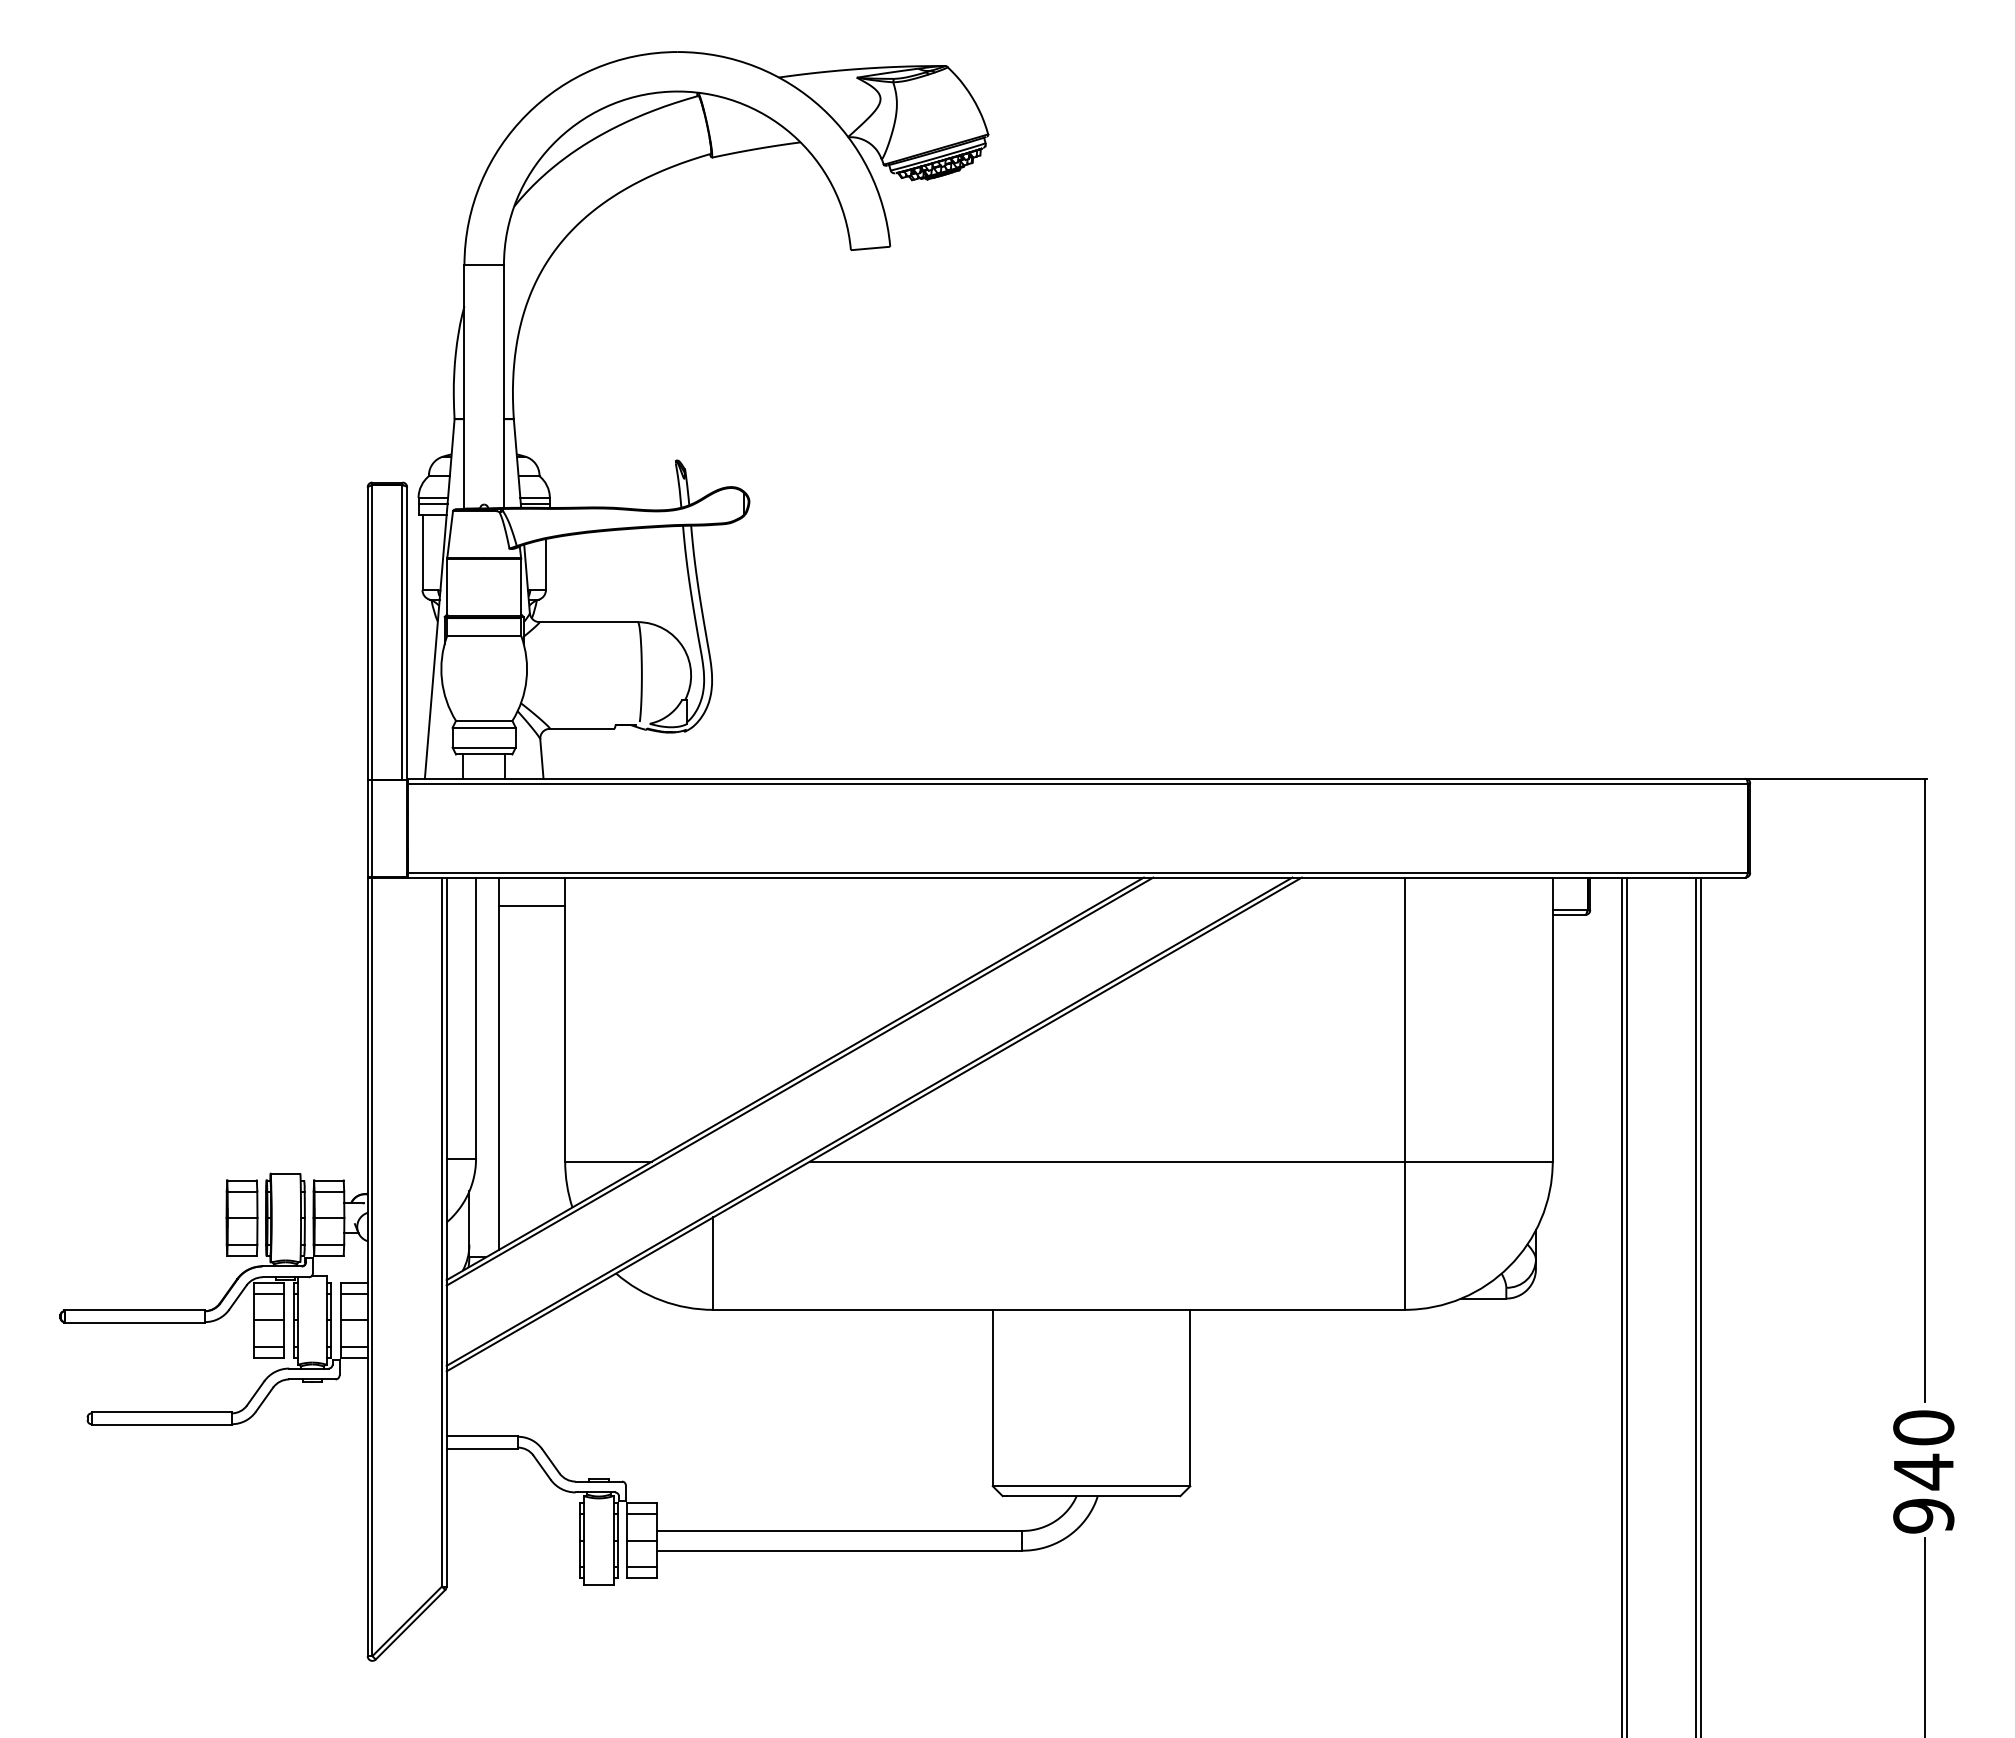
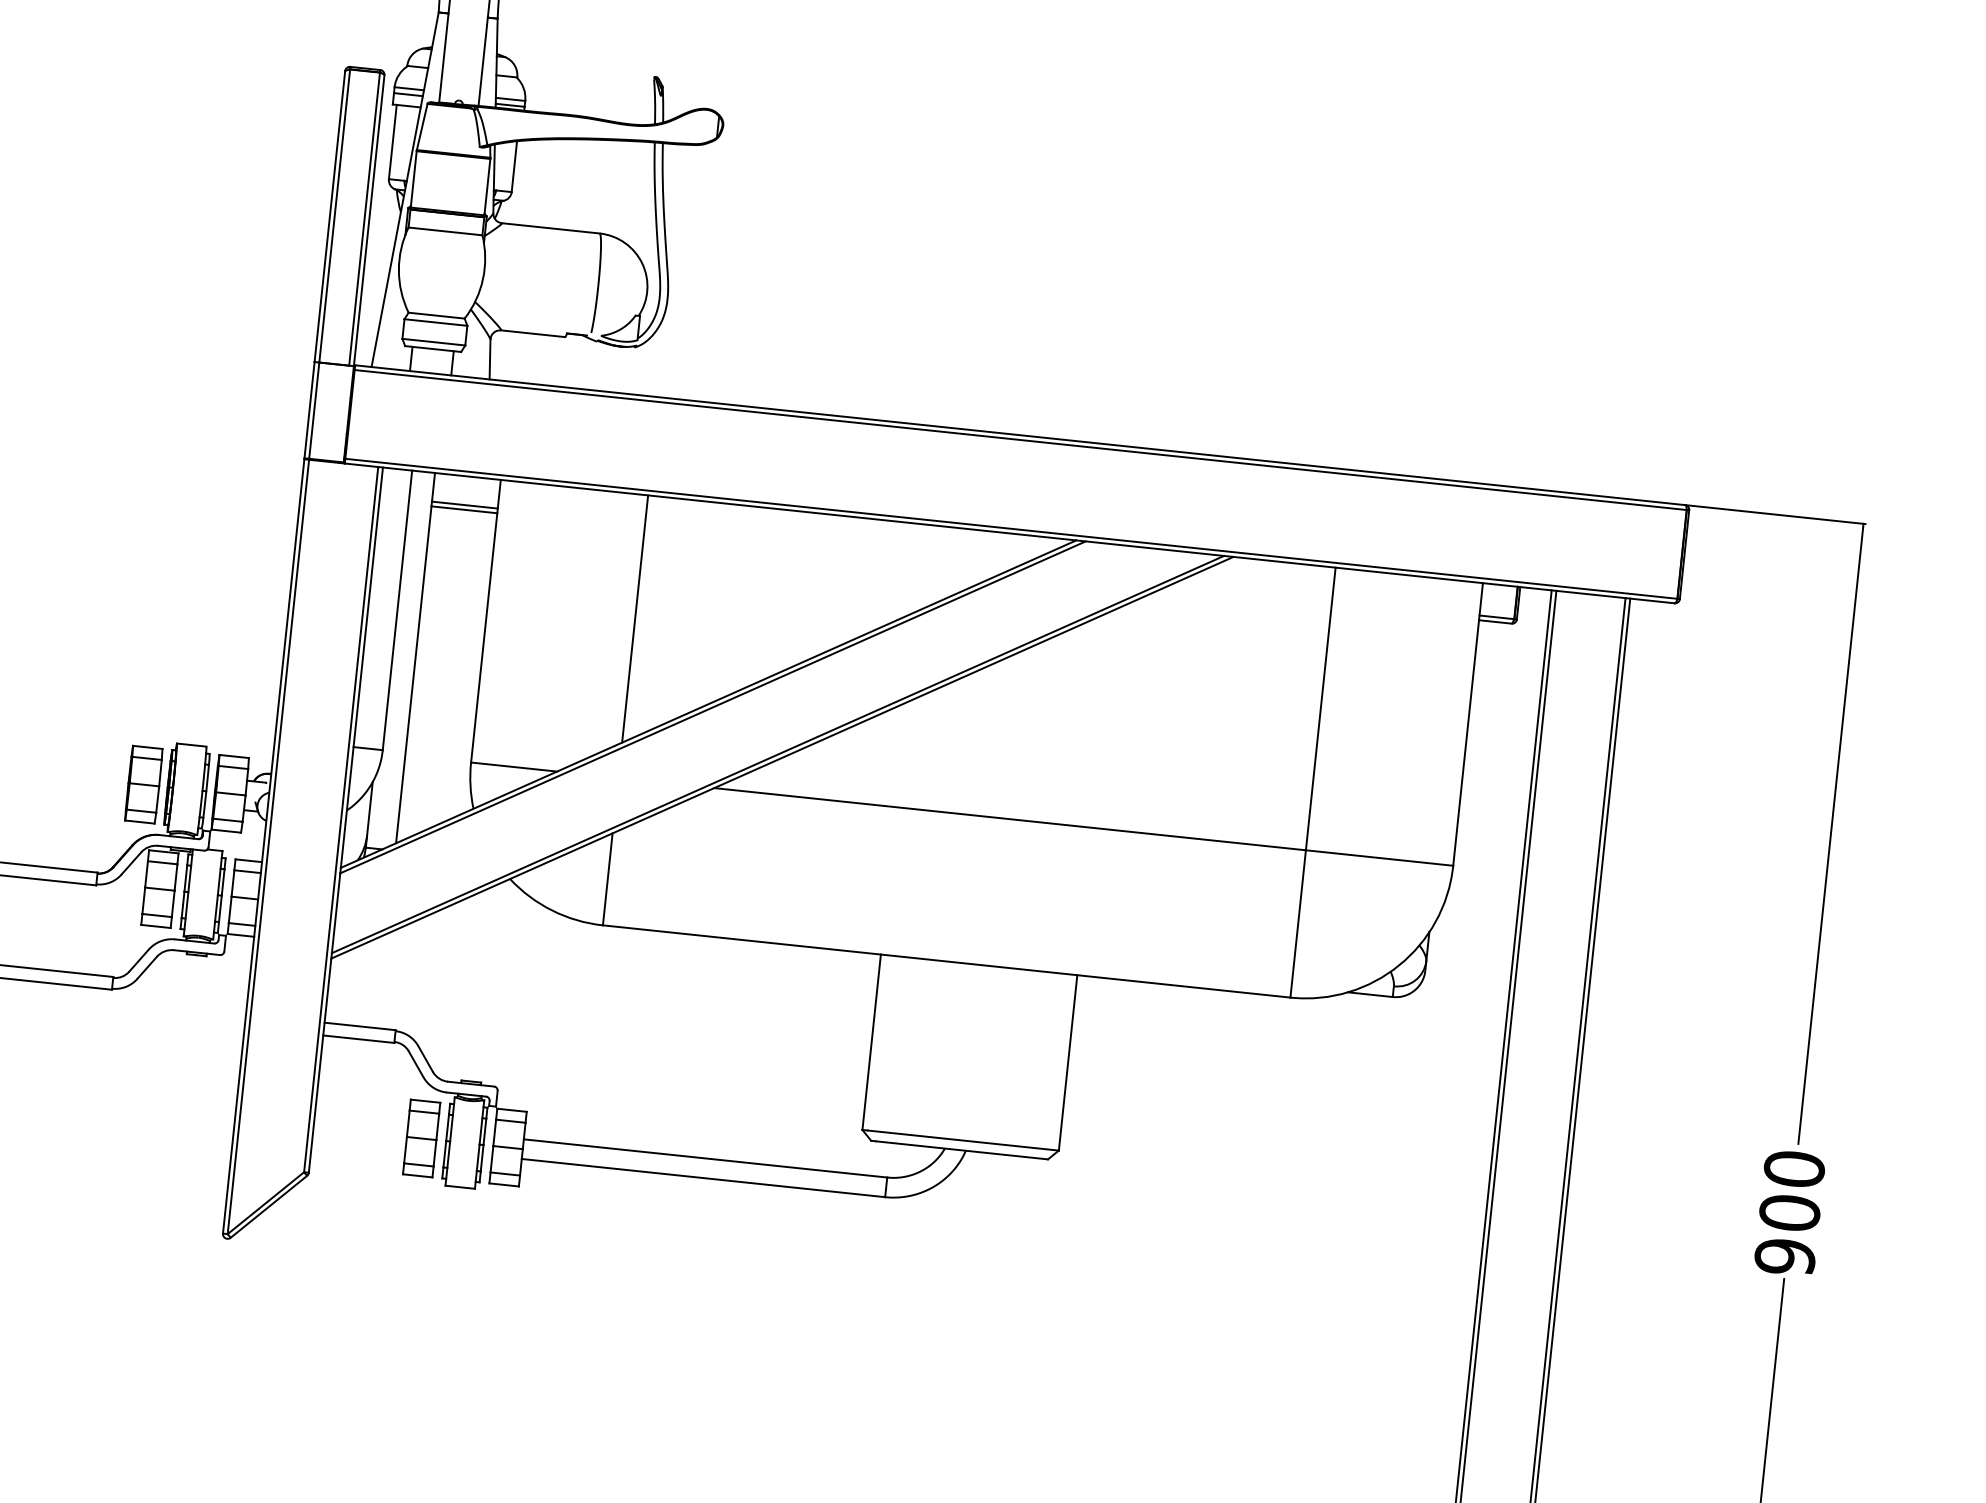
line: (532, 911) -> (464, 510), added
line: (713, 1001) -> (635, 618), added
text: (1923, 1471) -> (1789, 1212), 940 -> 900
part: (555, 1540) -> (421, 1138), added

